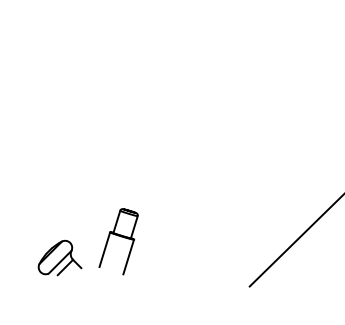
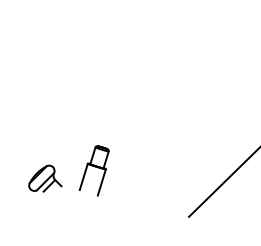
part: (118, 241) -> (94, 170), moved
part: (59, 257) -> (44, 178), moved

